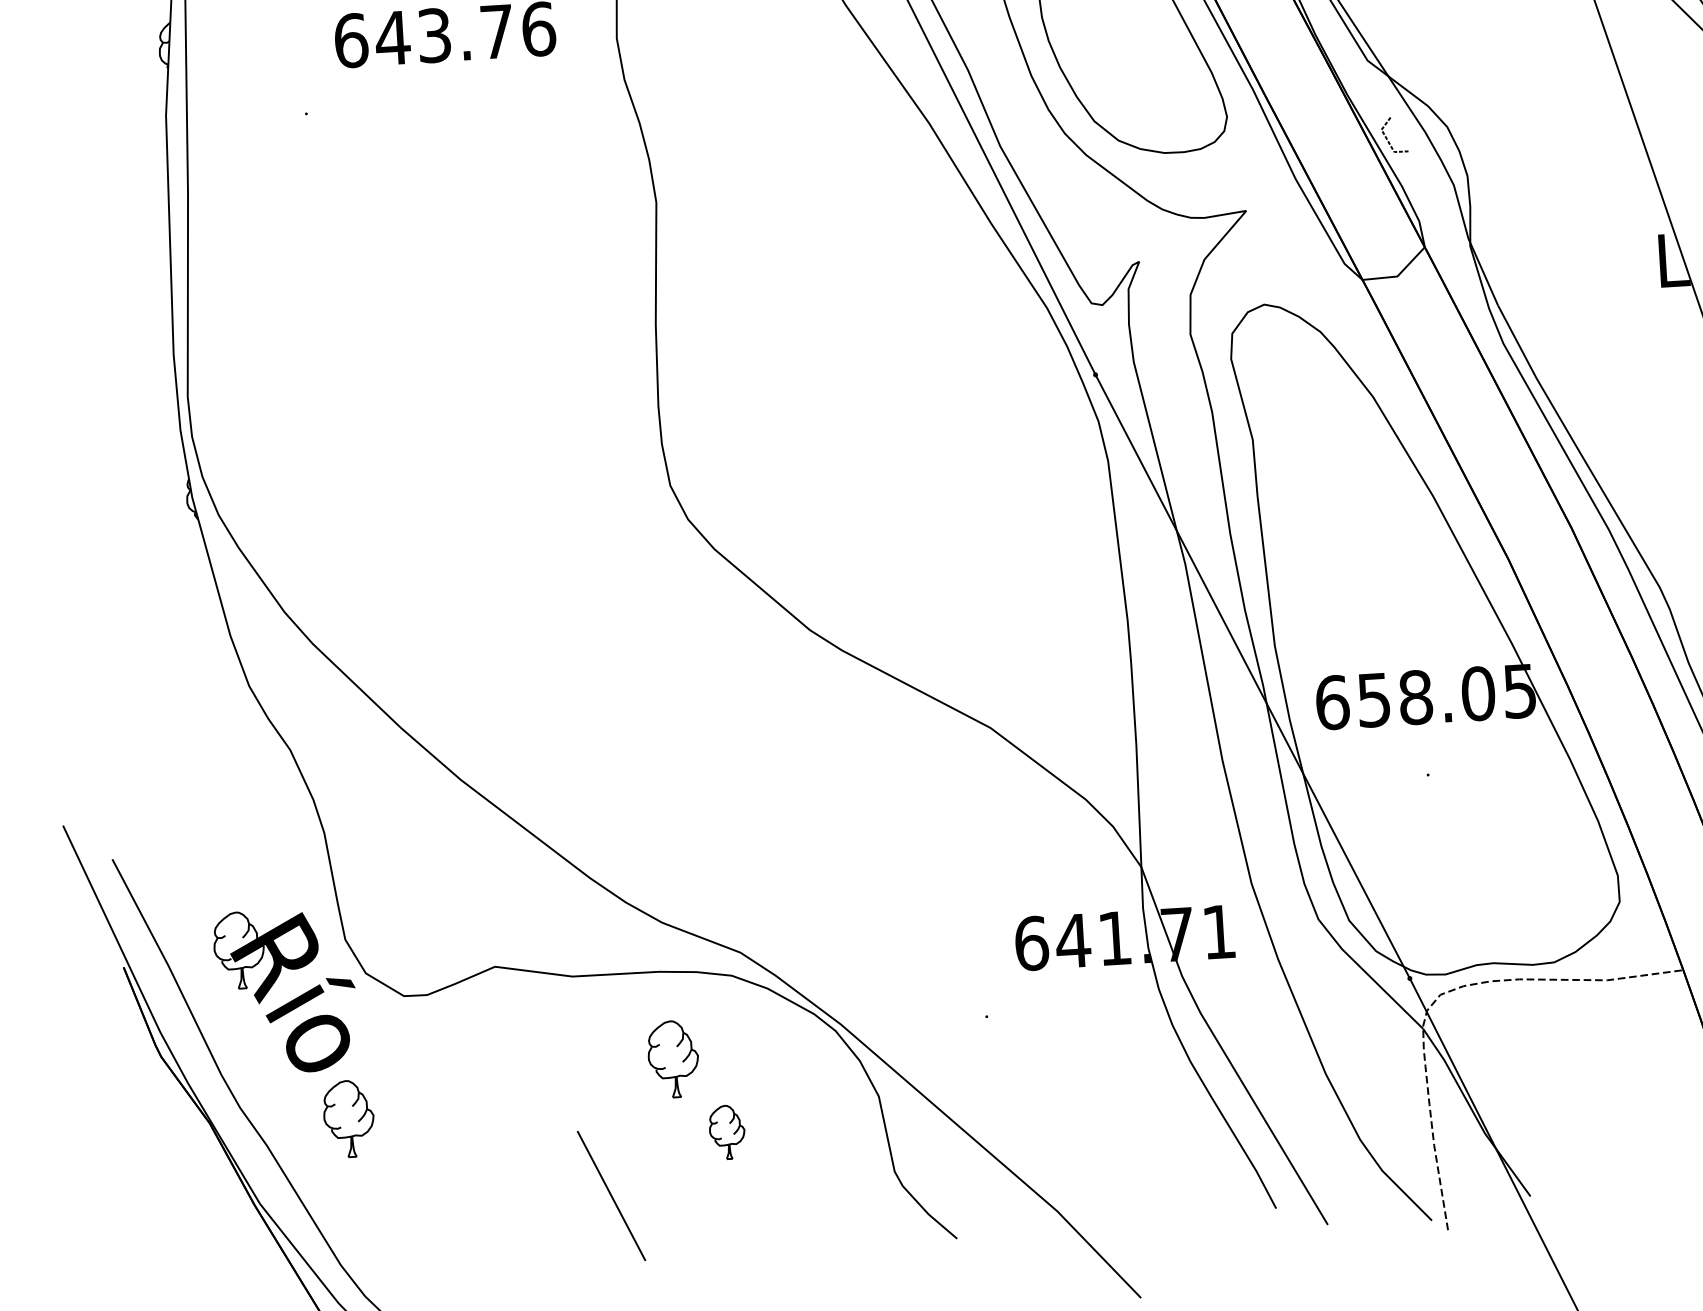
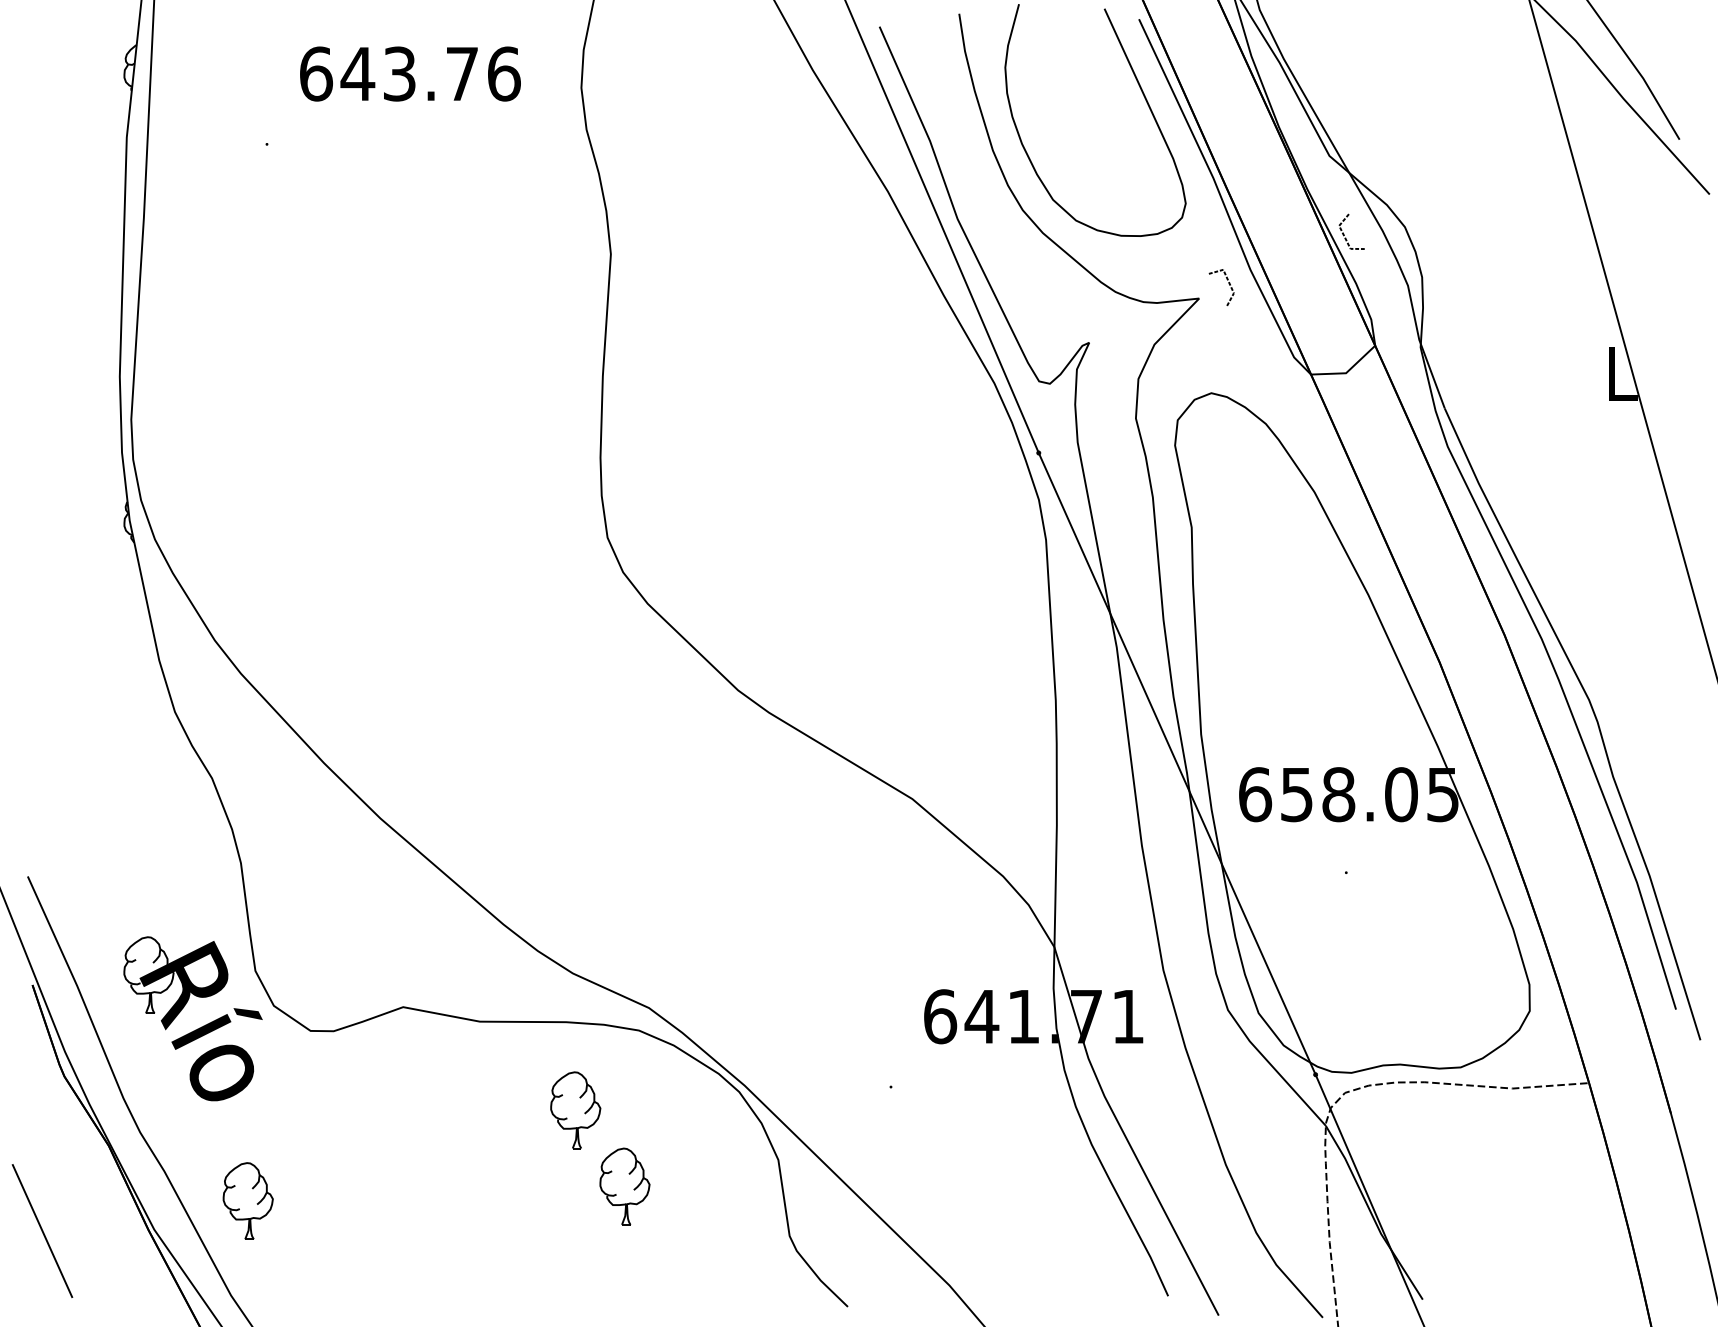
line: (1274, 194) -> (1228, 283), added
part: (348, 1118) -> (247, 1200), moved
part: (726, 1132) -> (624, 1186), size x1.43
line: (611, 1195) -> (42, 1230), moved

